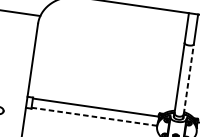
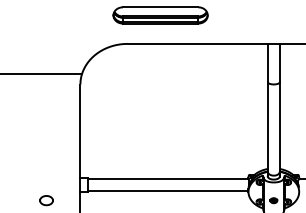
line: (188, 79) -> (279, 127), dashed -> solid
line: (94, 117) -> (168, 191), dashed -> solid

